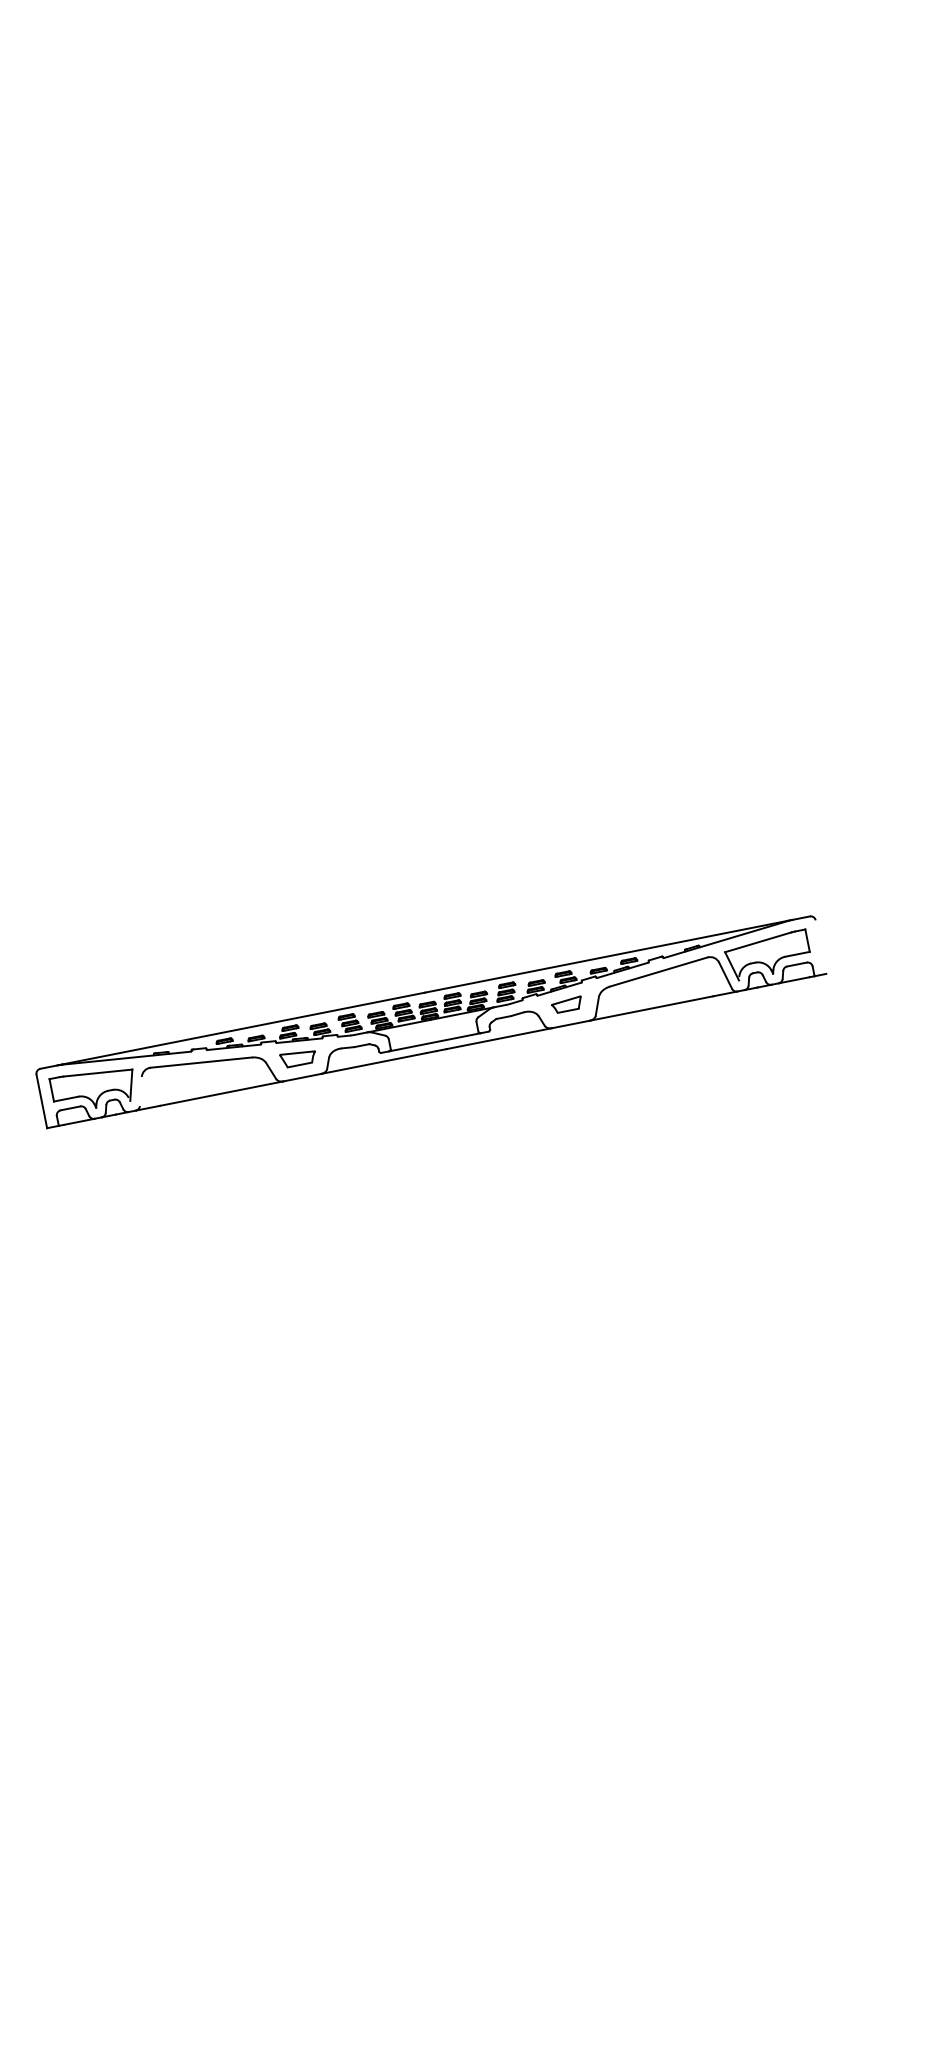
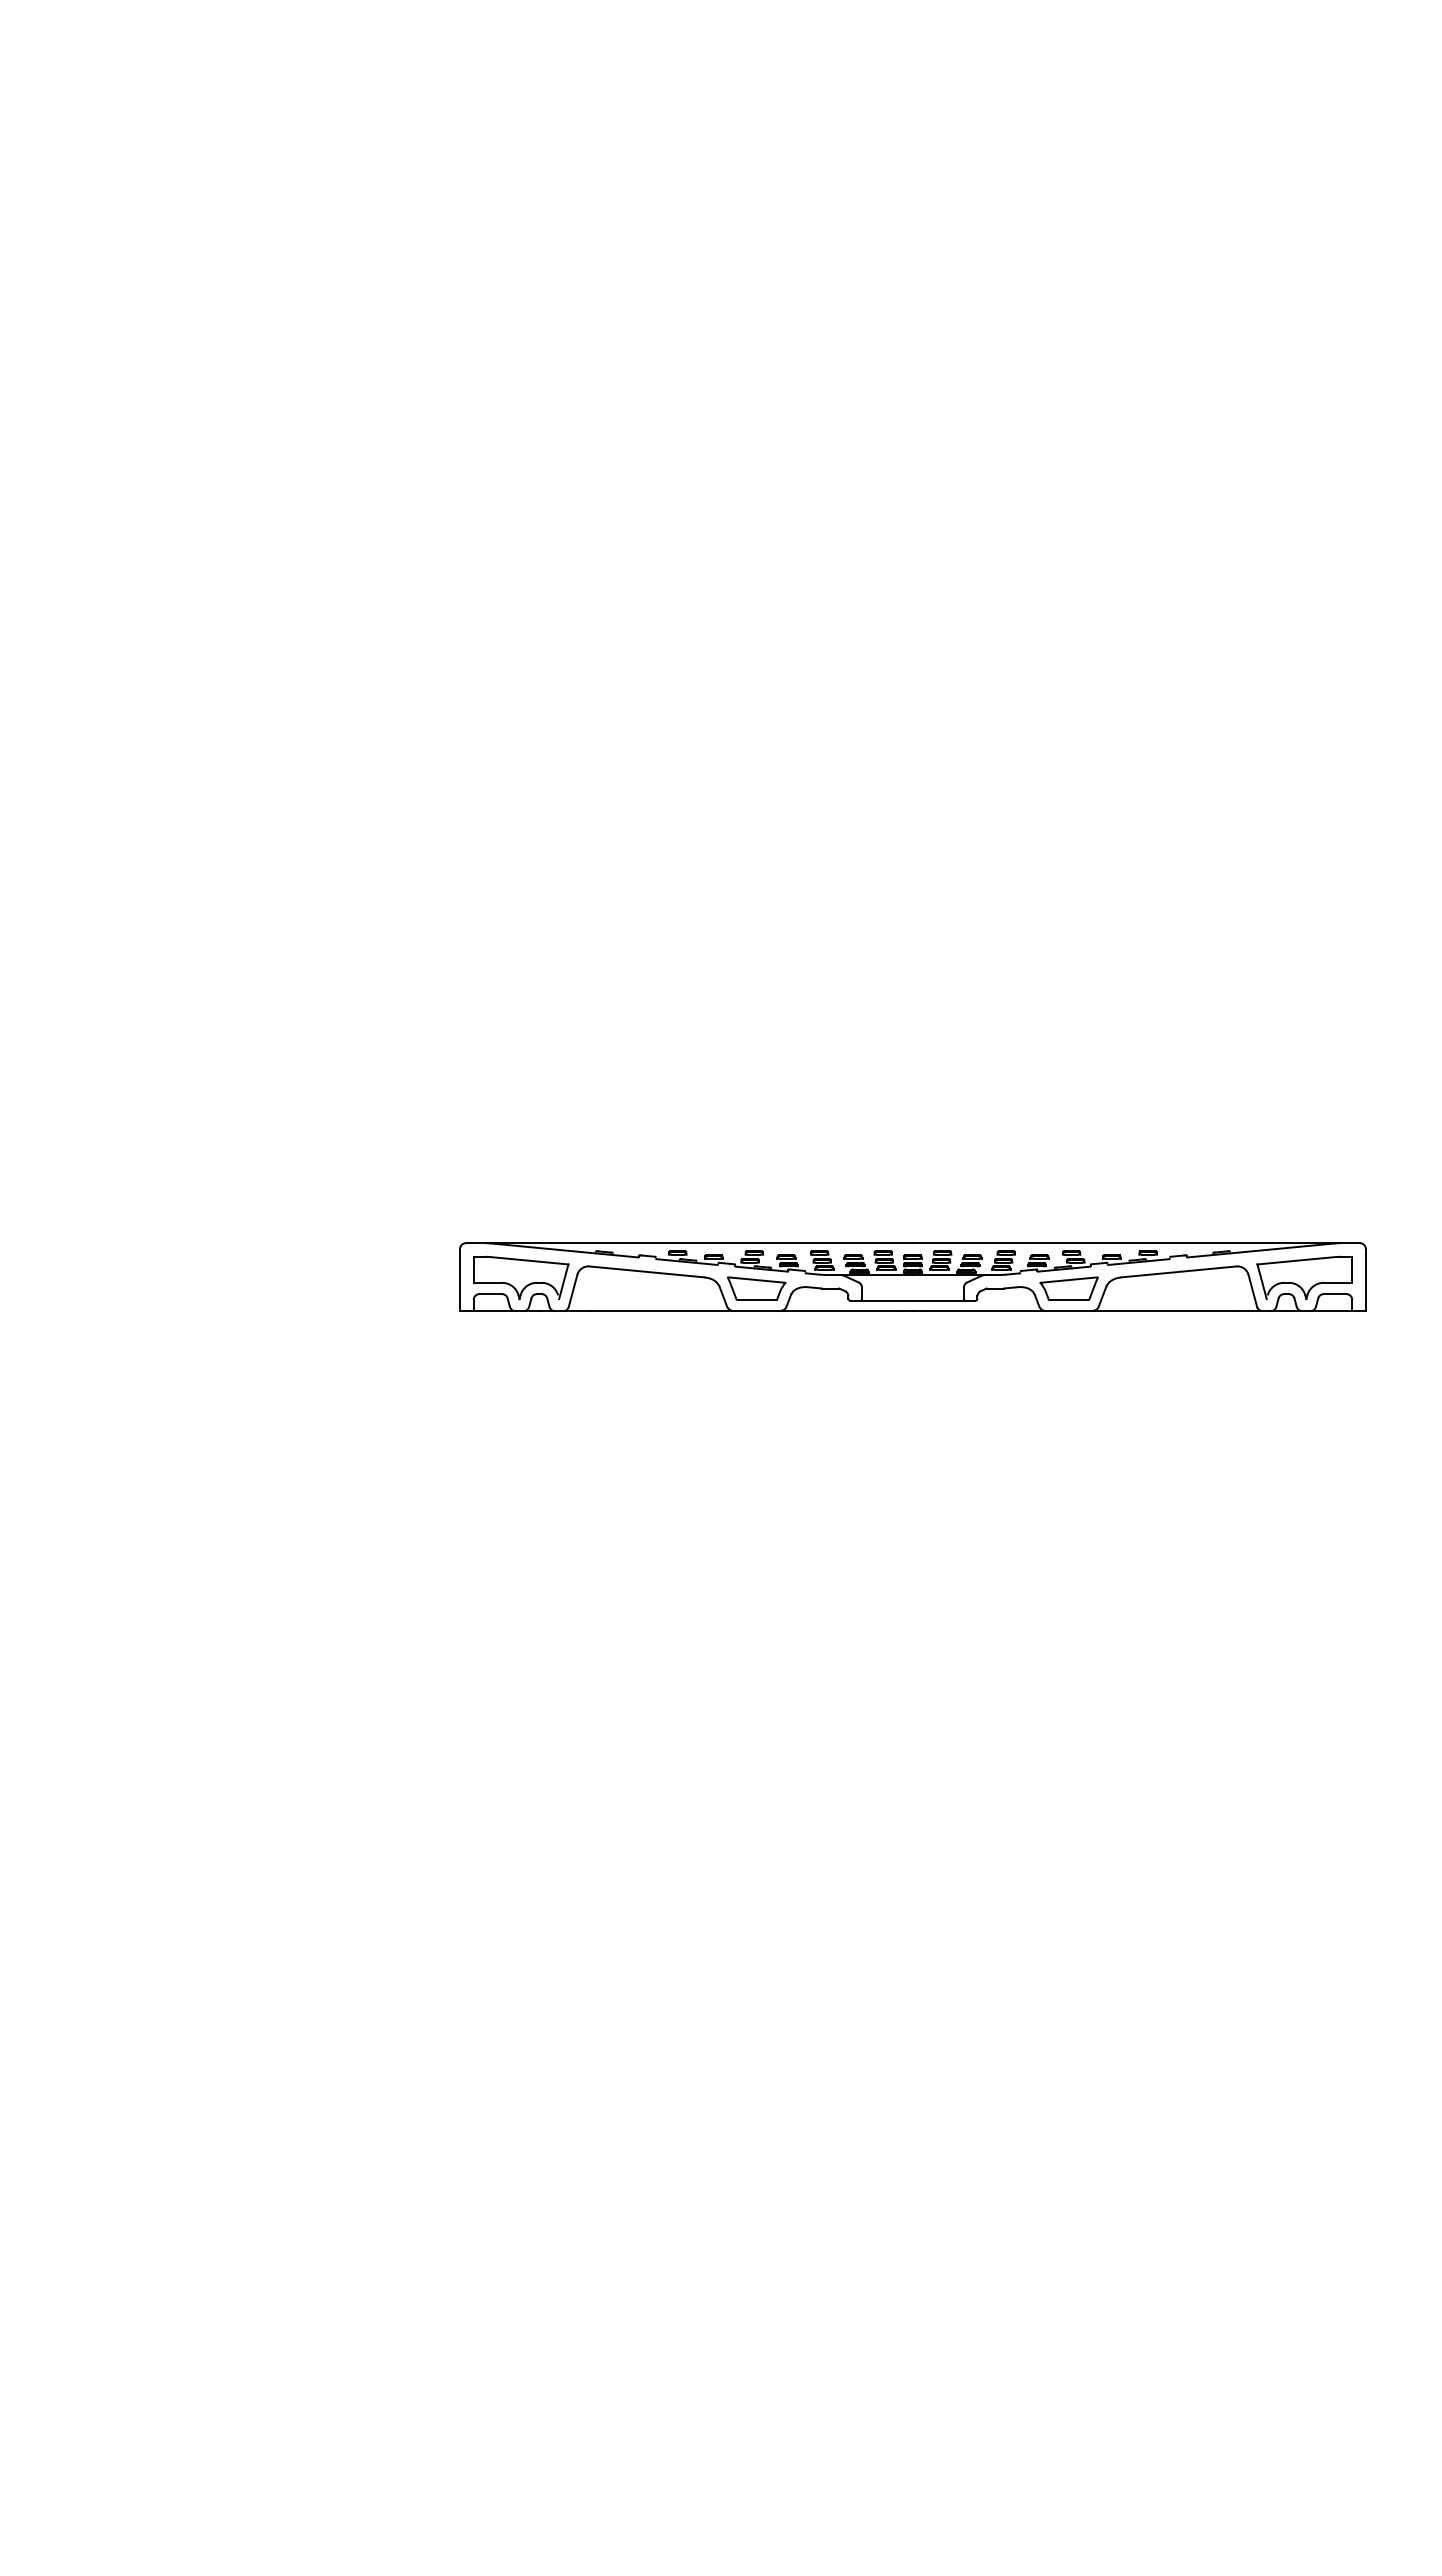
line: (820, 946) -> (1365, 1279), added
part: (566, 1005) -> (1068, 1288), size x1.67
part: (298, 1058) -> (756, 1288), size x1.43
line: (140, 1091) -> (572, 1290), added

